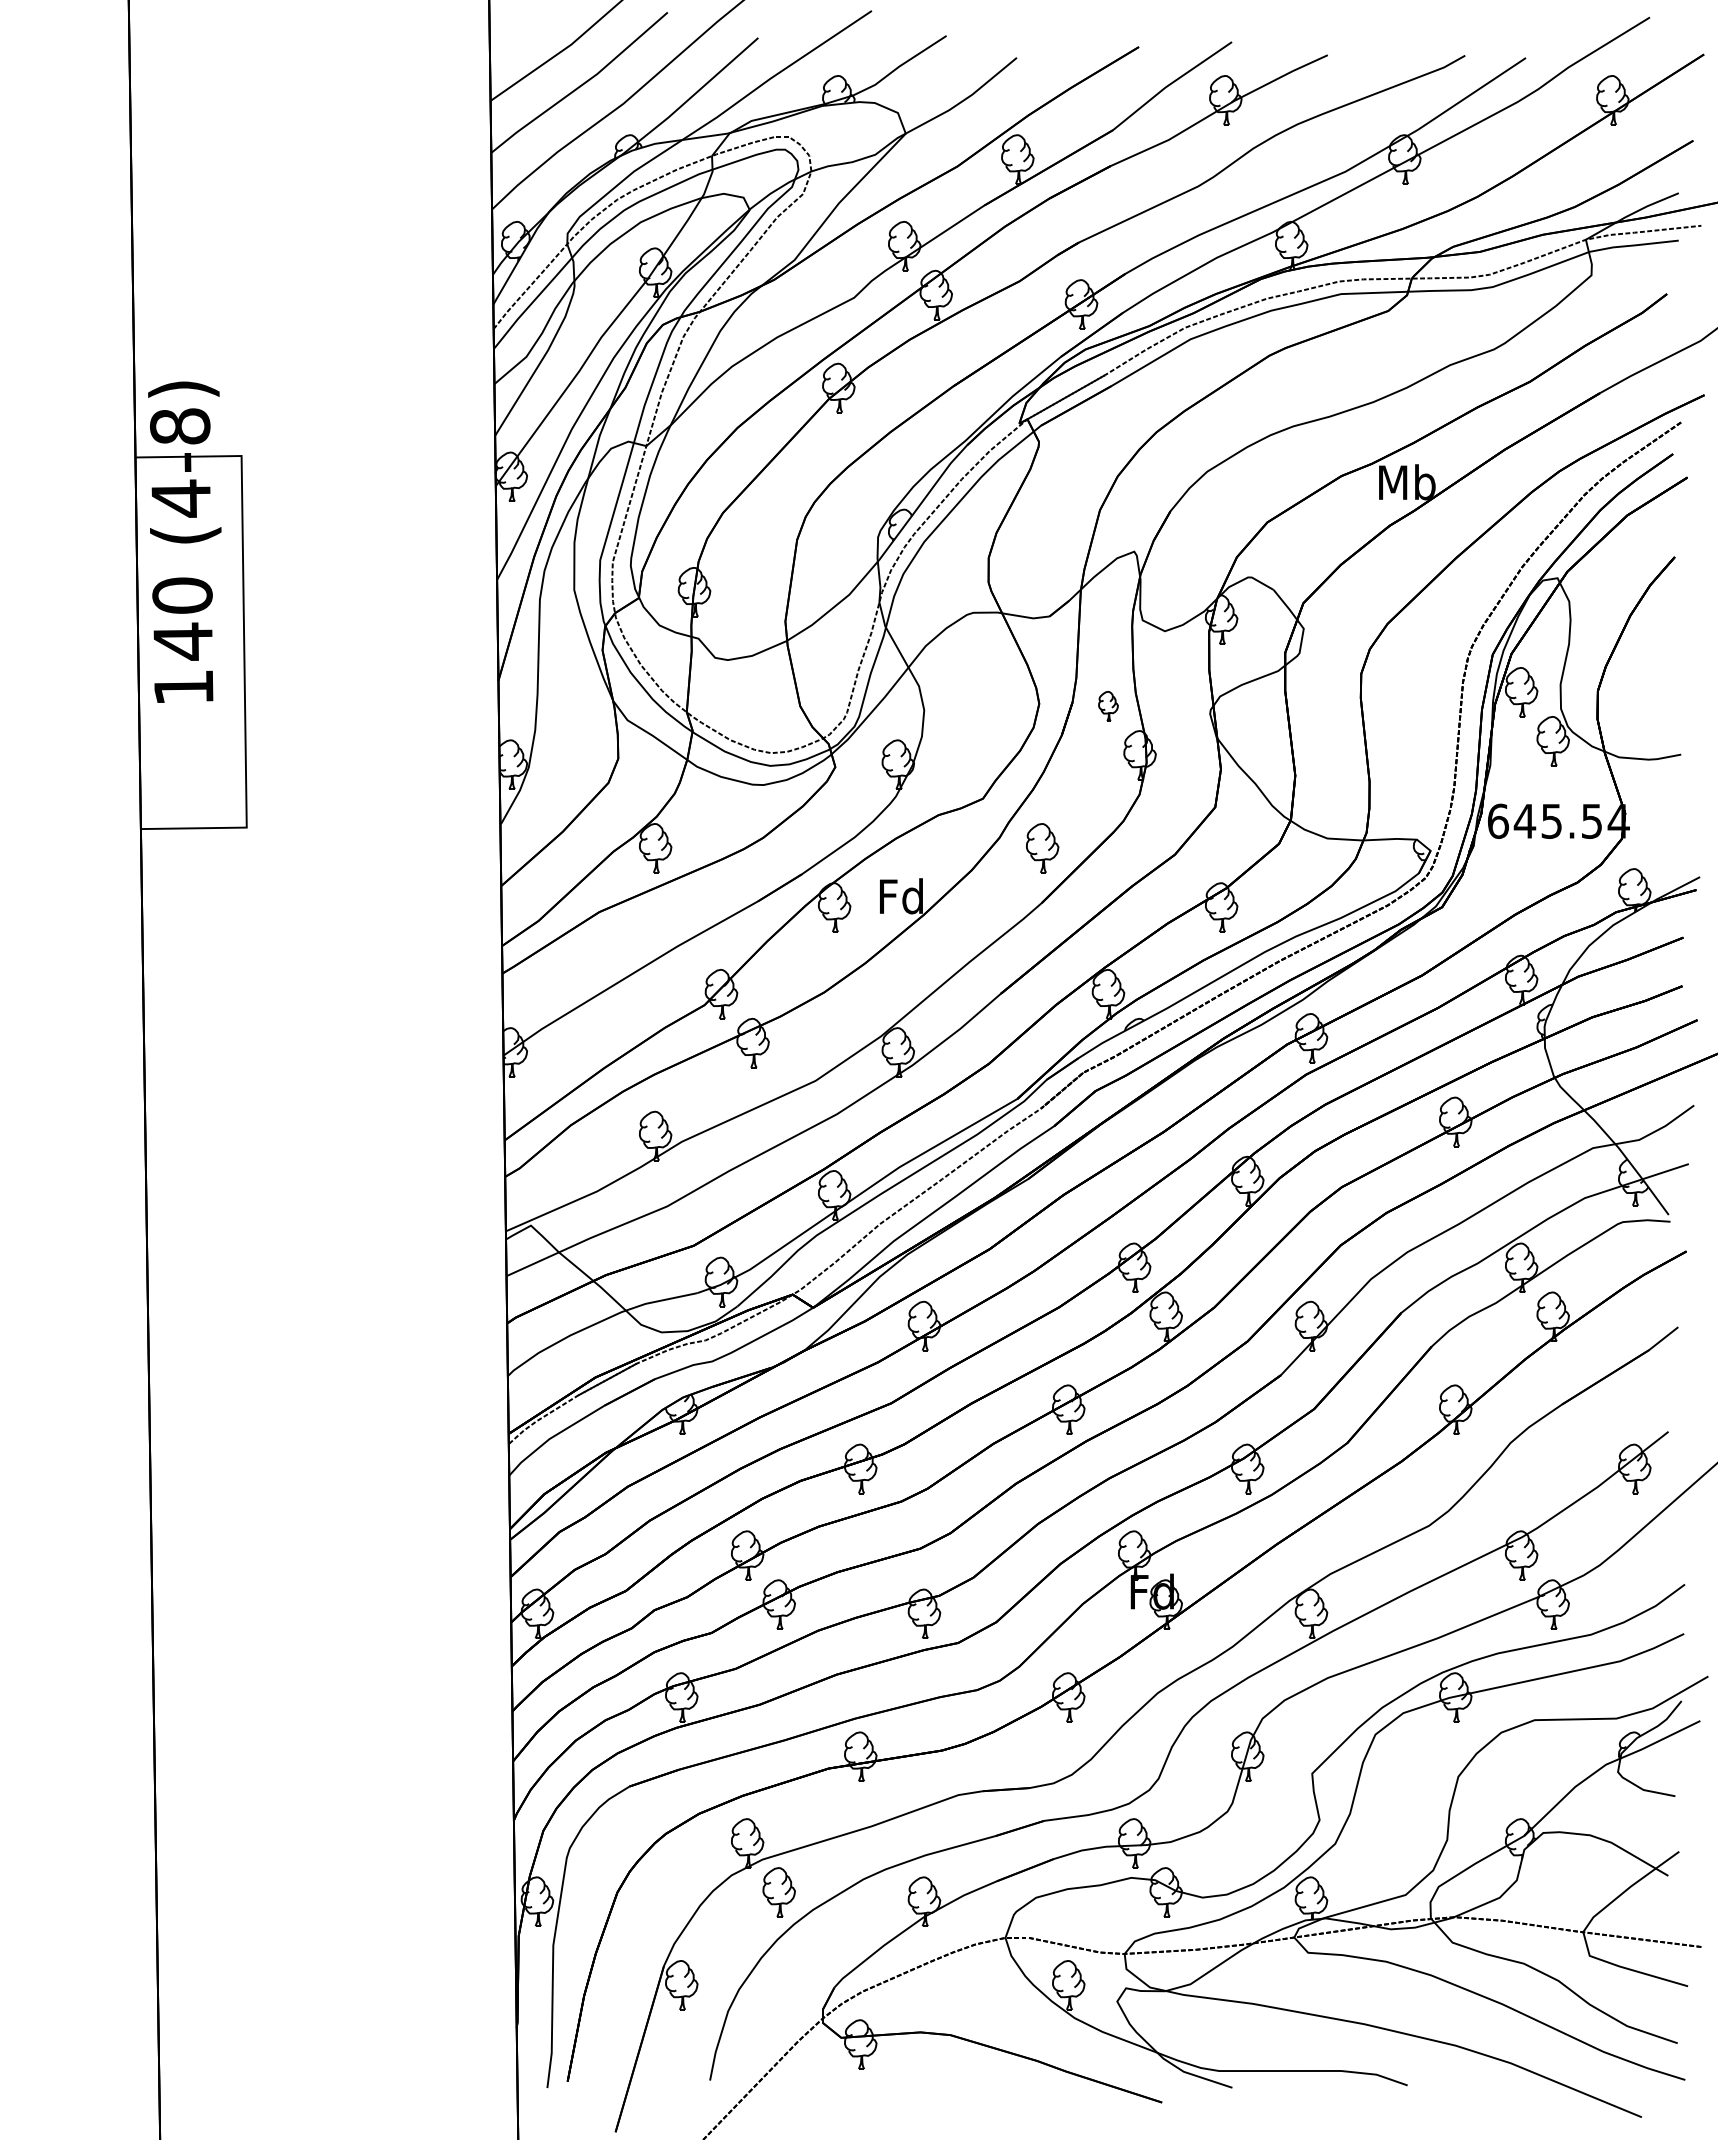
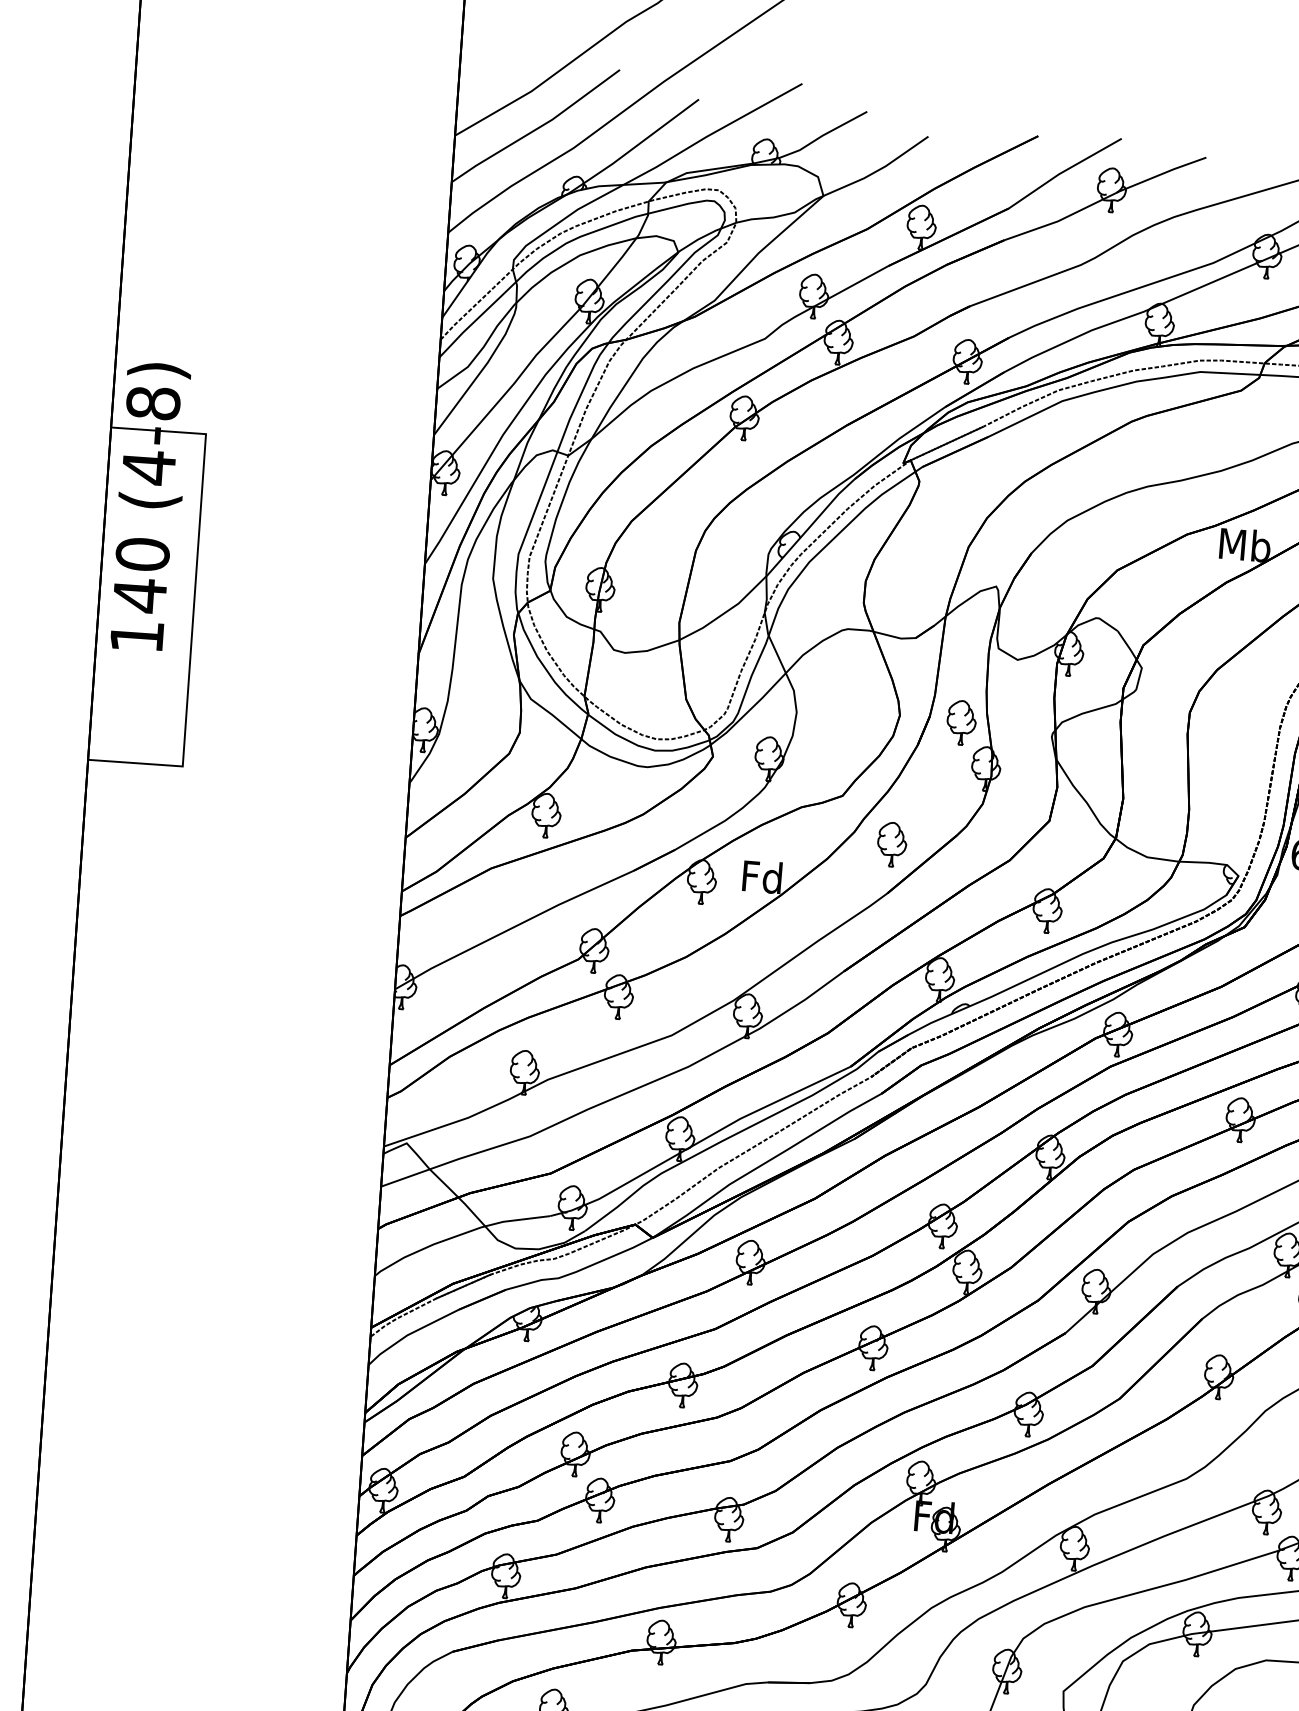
part: (1108, 706) -> (961, 722), size x1.67

